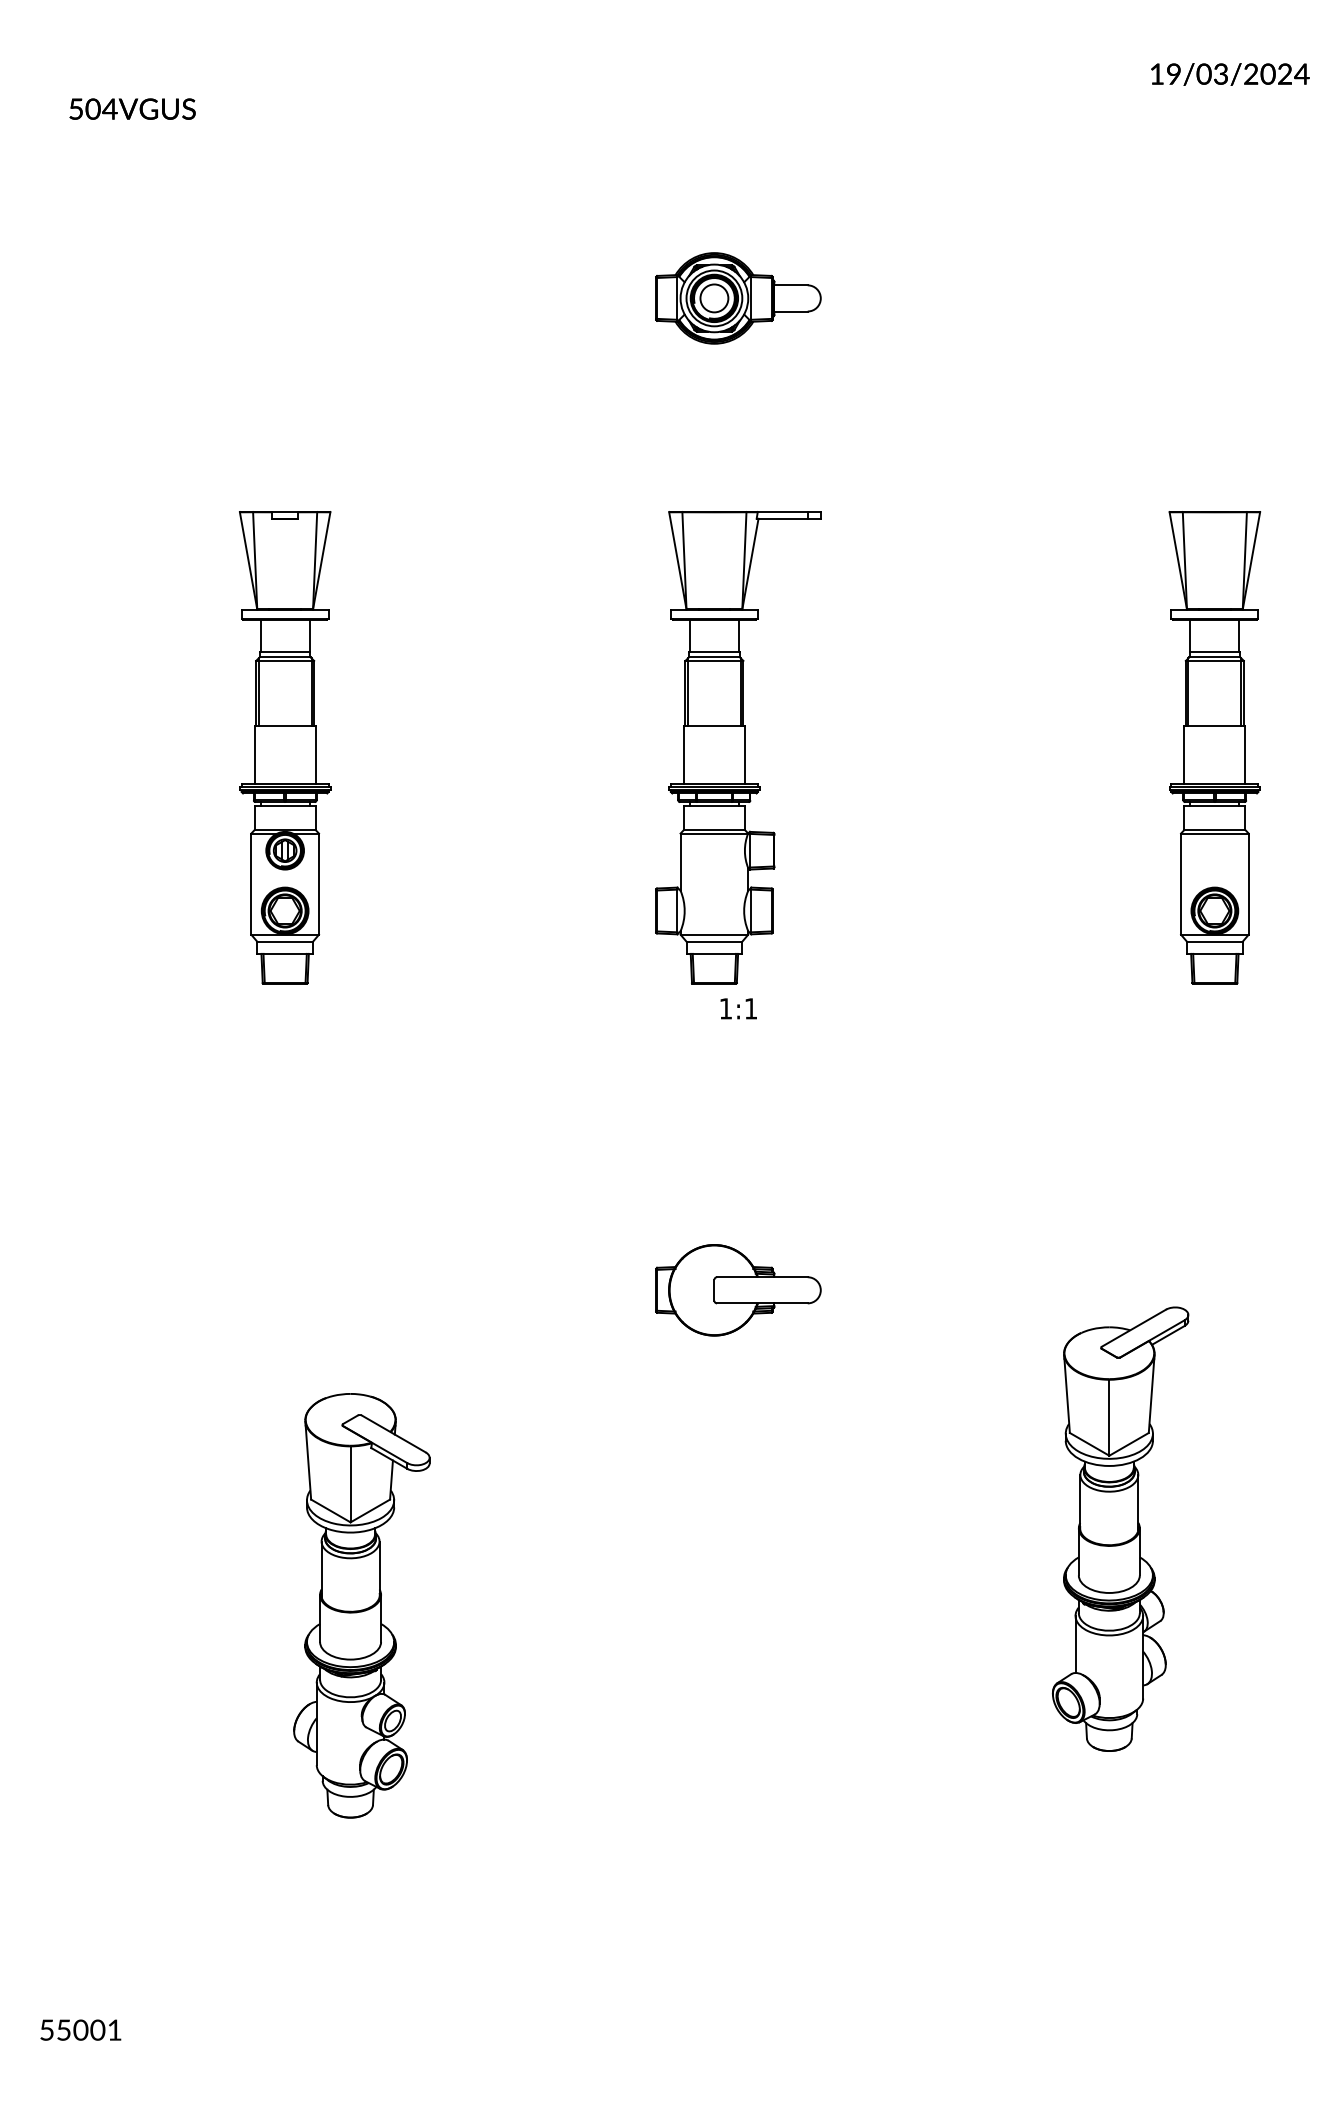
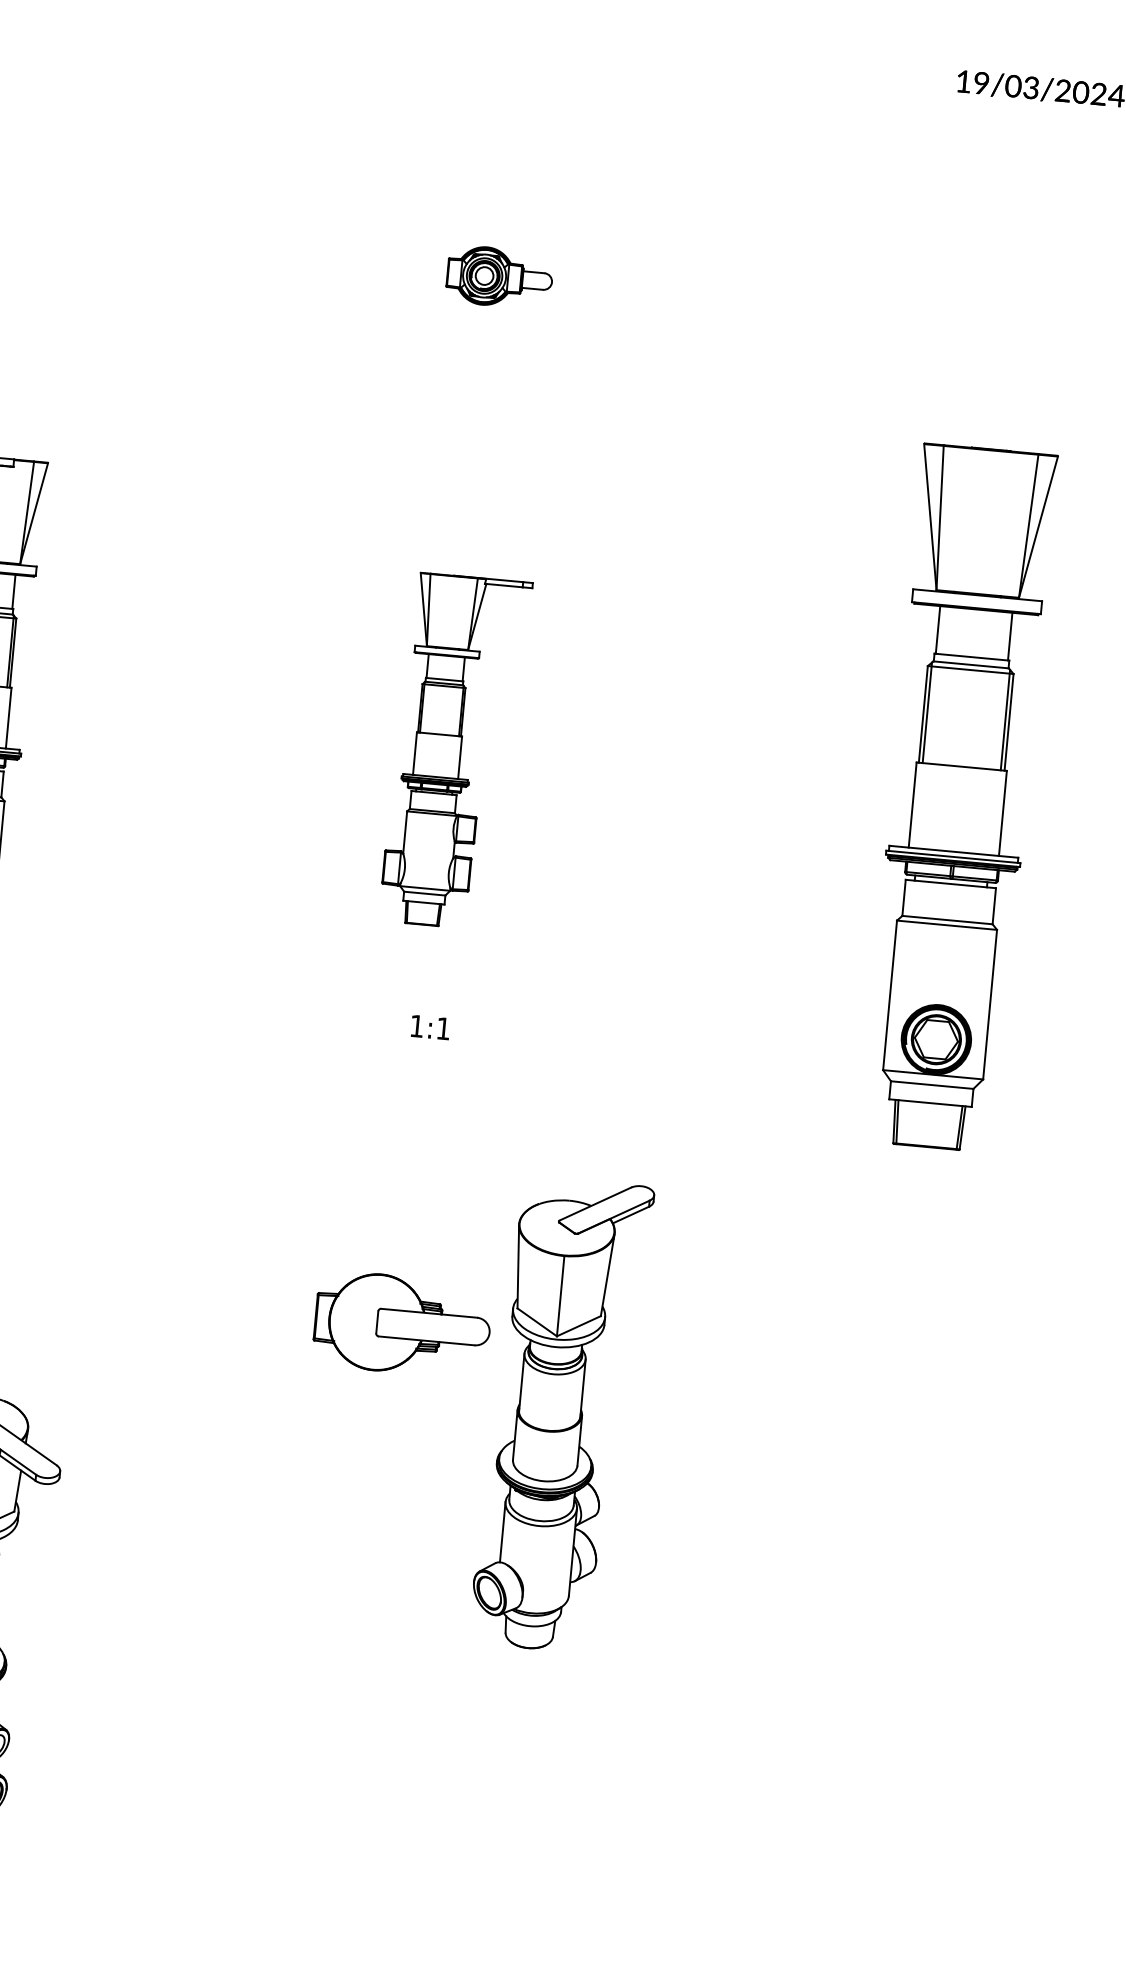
part: (738, 298) -> (499, 277), size x0.6
part: (738, 747) -> (455, 751), size x0.7
part: (1214, 747) -> (958, 798), size x1.4
part: (1120, 1528) -> (561, 1414), moved

